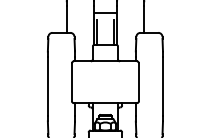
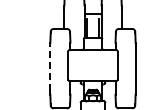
line: (48, 86) -> (50, 68), solid -> dashed

